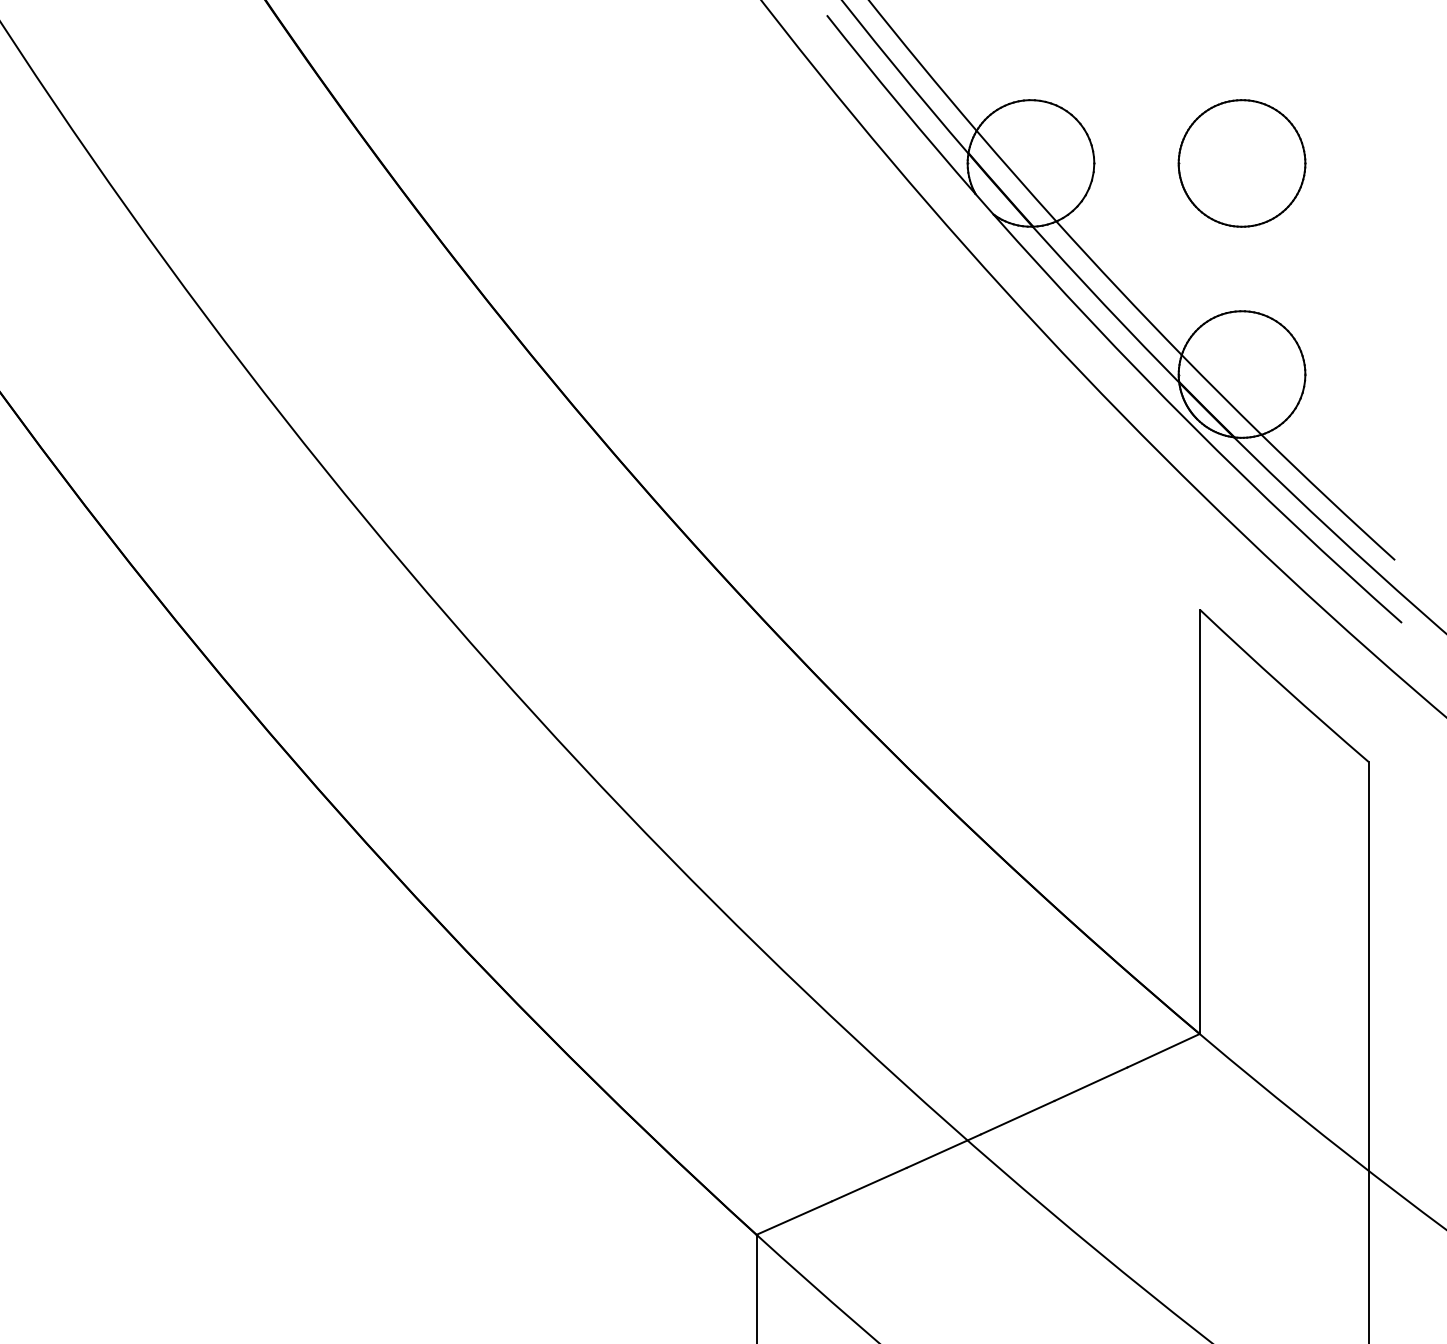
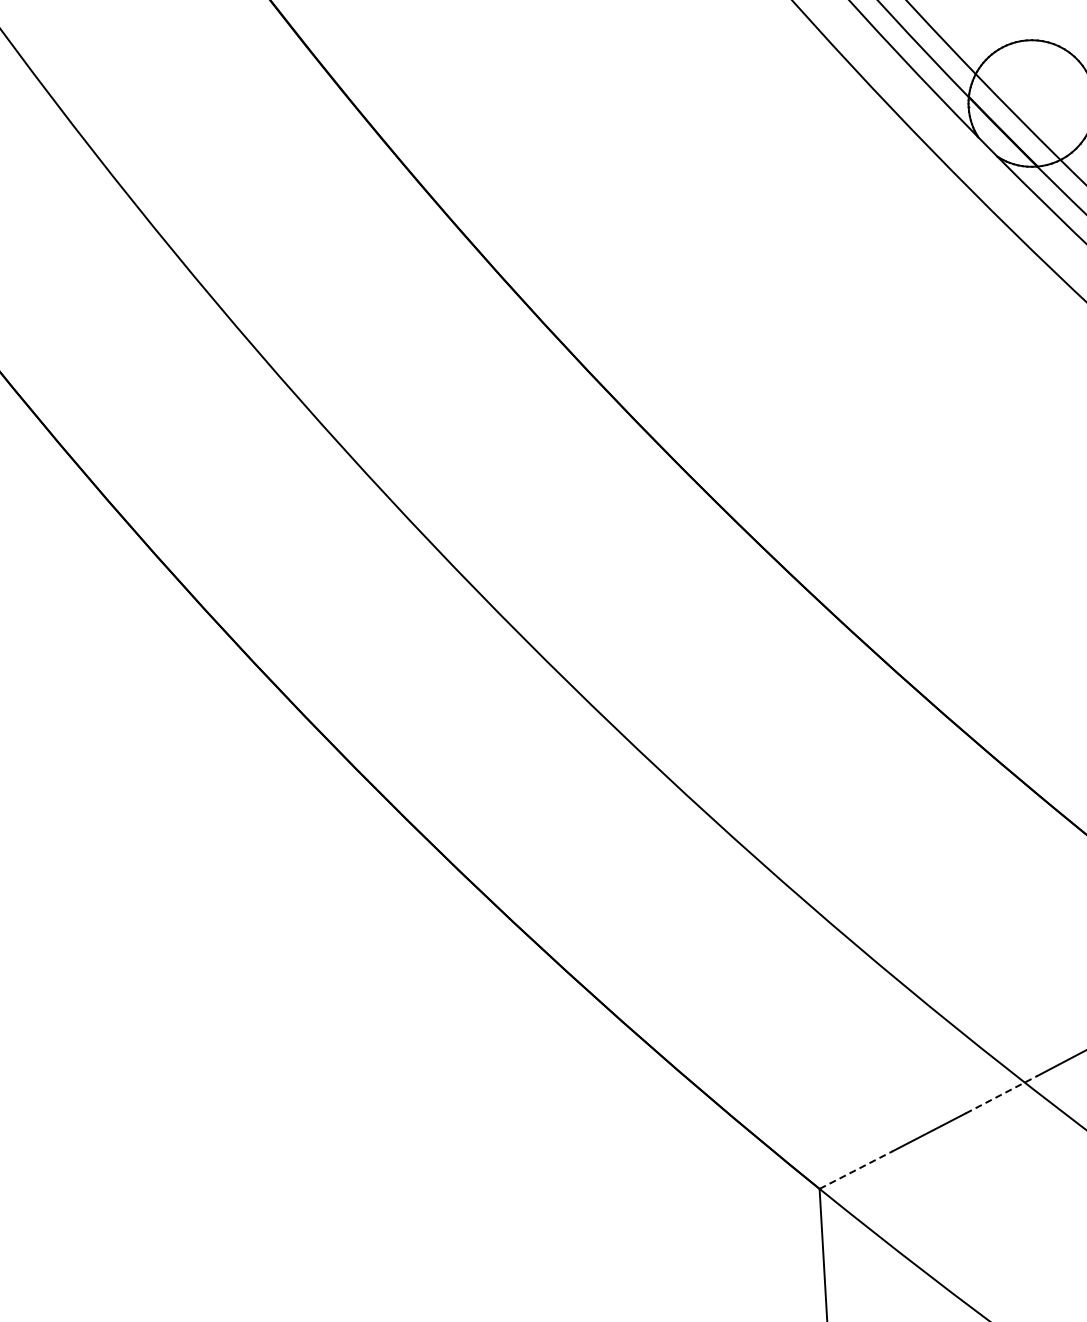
line: (943, 1151) -> (1001, 1094), solid -> dashed
line: (794, 1217) -> (856, 1169), solid -> dashed

